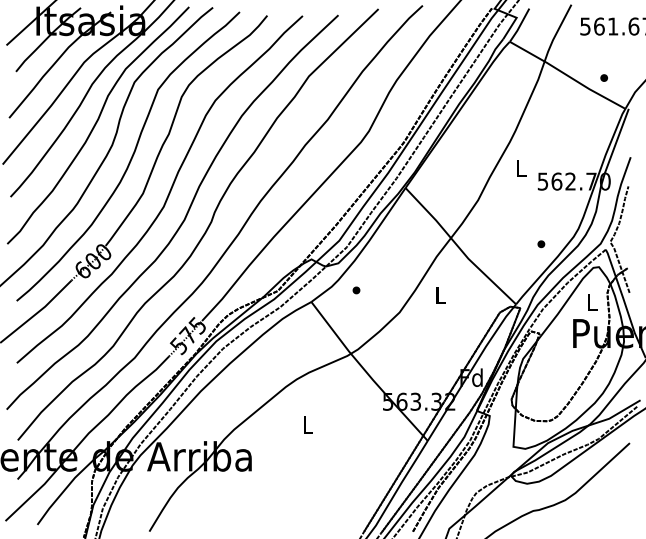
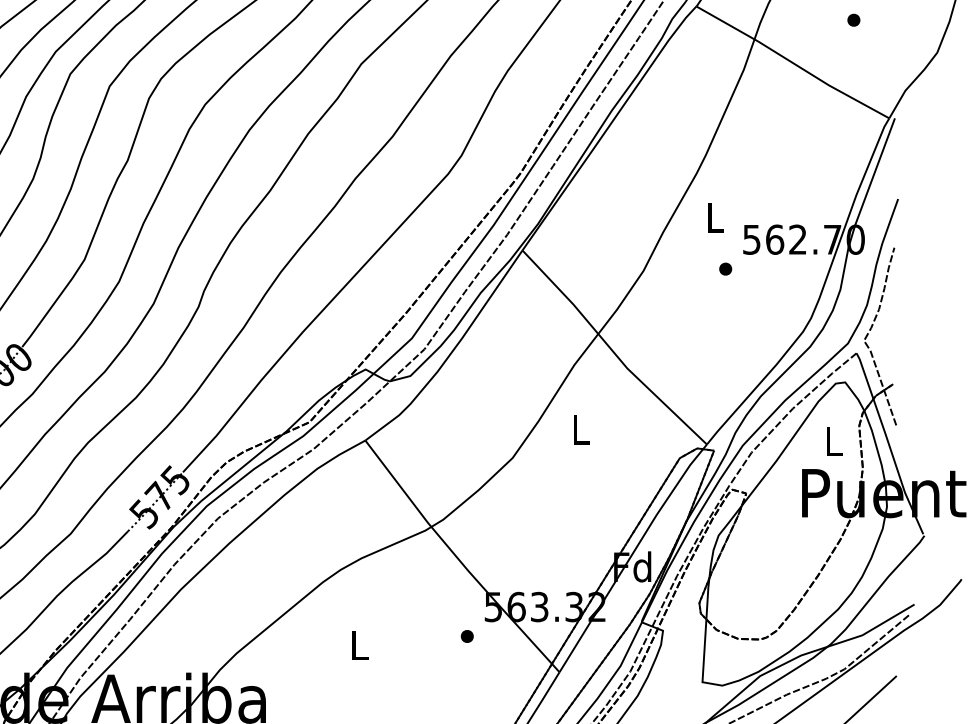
part: (603, 77) -> (852, 19), moved
part: (541, 244) -> (725, 269), moved
part: (356, 290) -> (467, 636), moved

